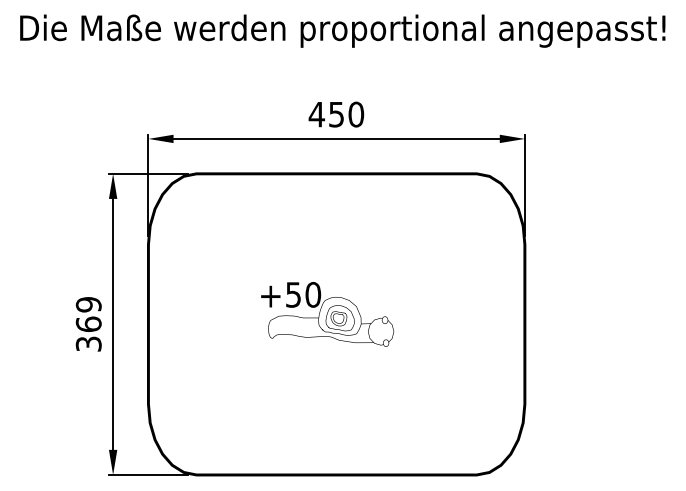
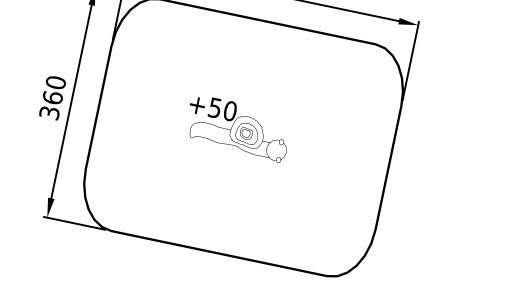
text: (88, 304) -> (55, 82), 369 -> 360

